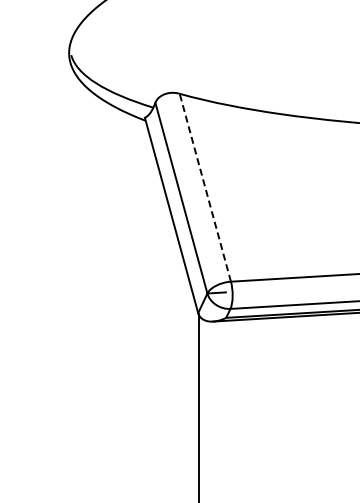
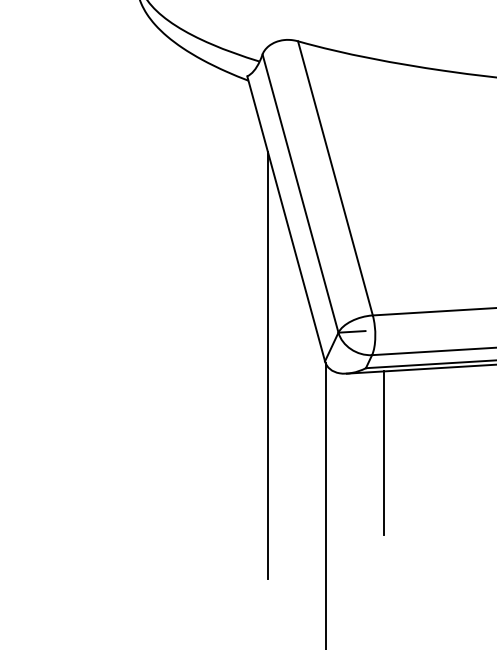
line: (205, 187) -> (335, 178), dashed -> solid
line: (159, 315) -> (268, 364), added
line: (238, 376) -> (383, 453), added

